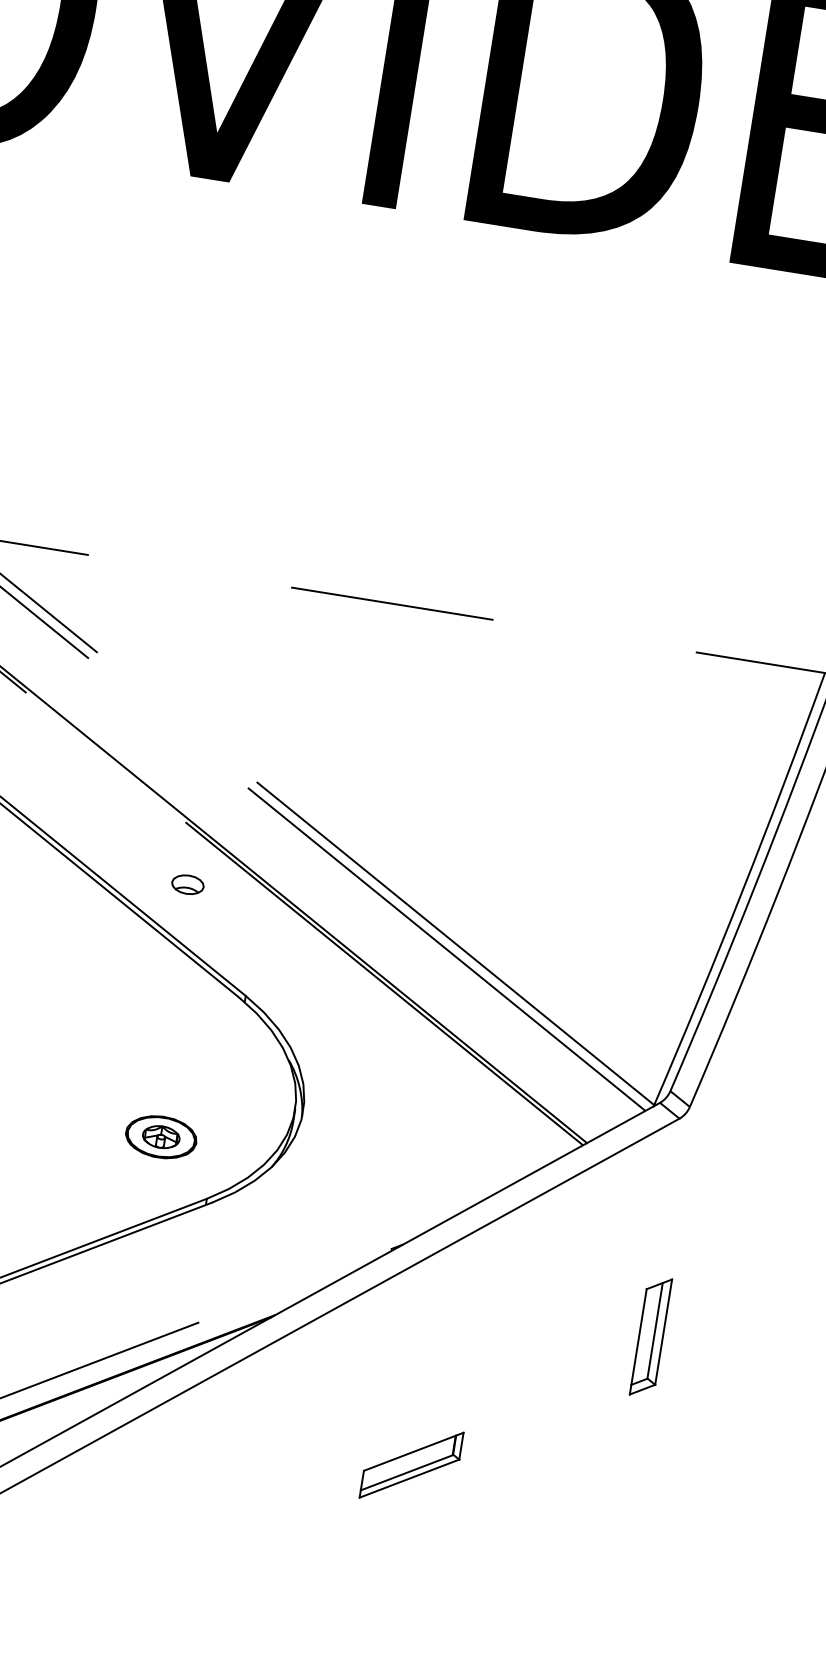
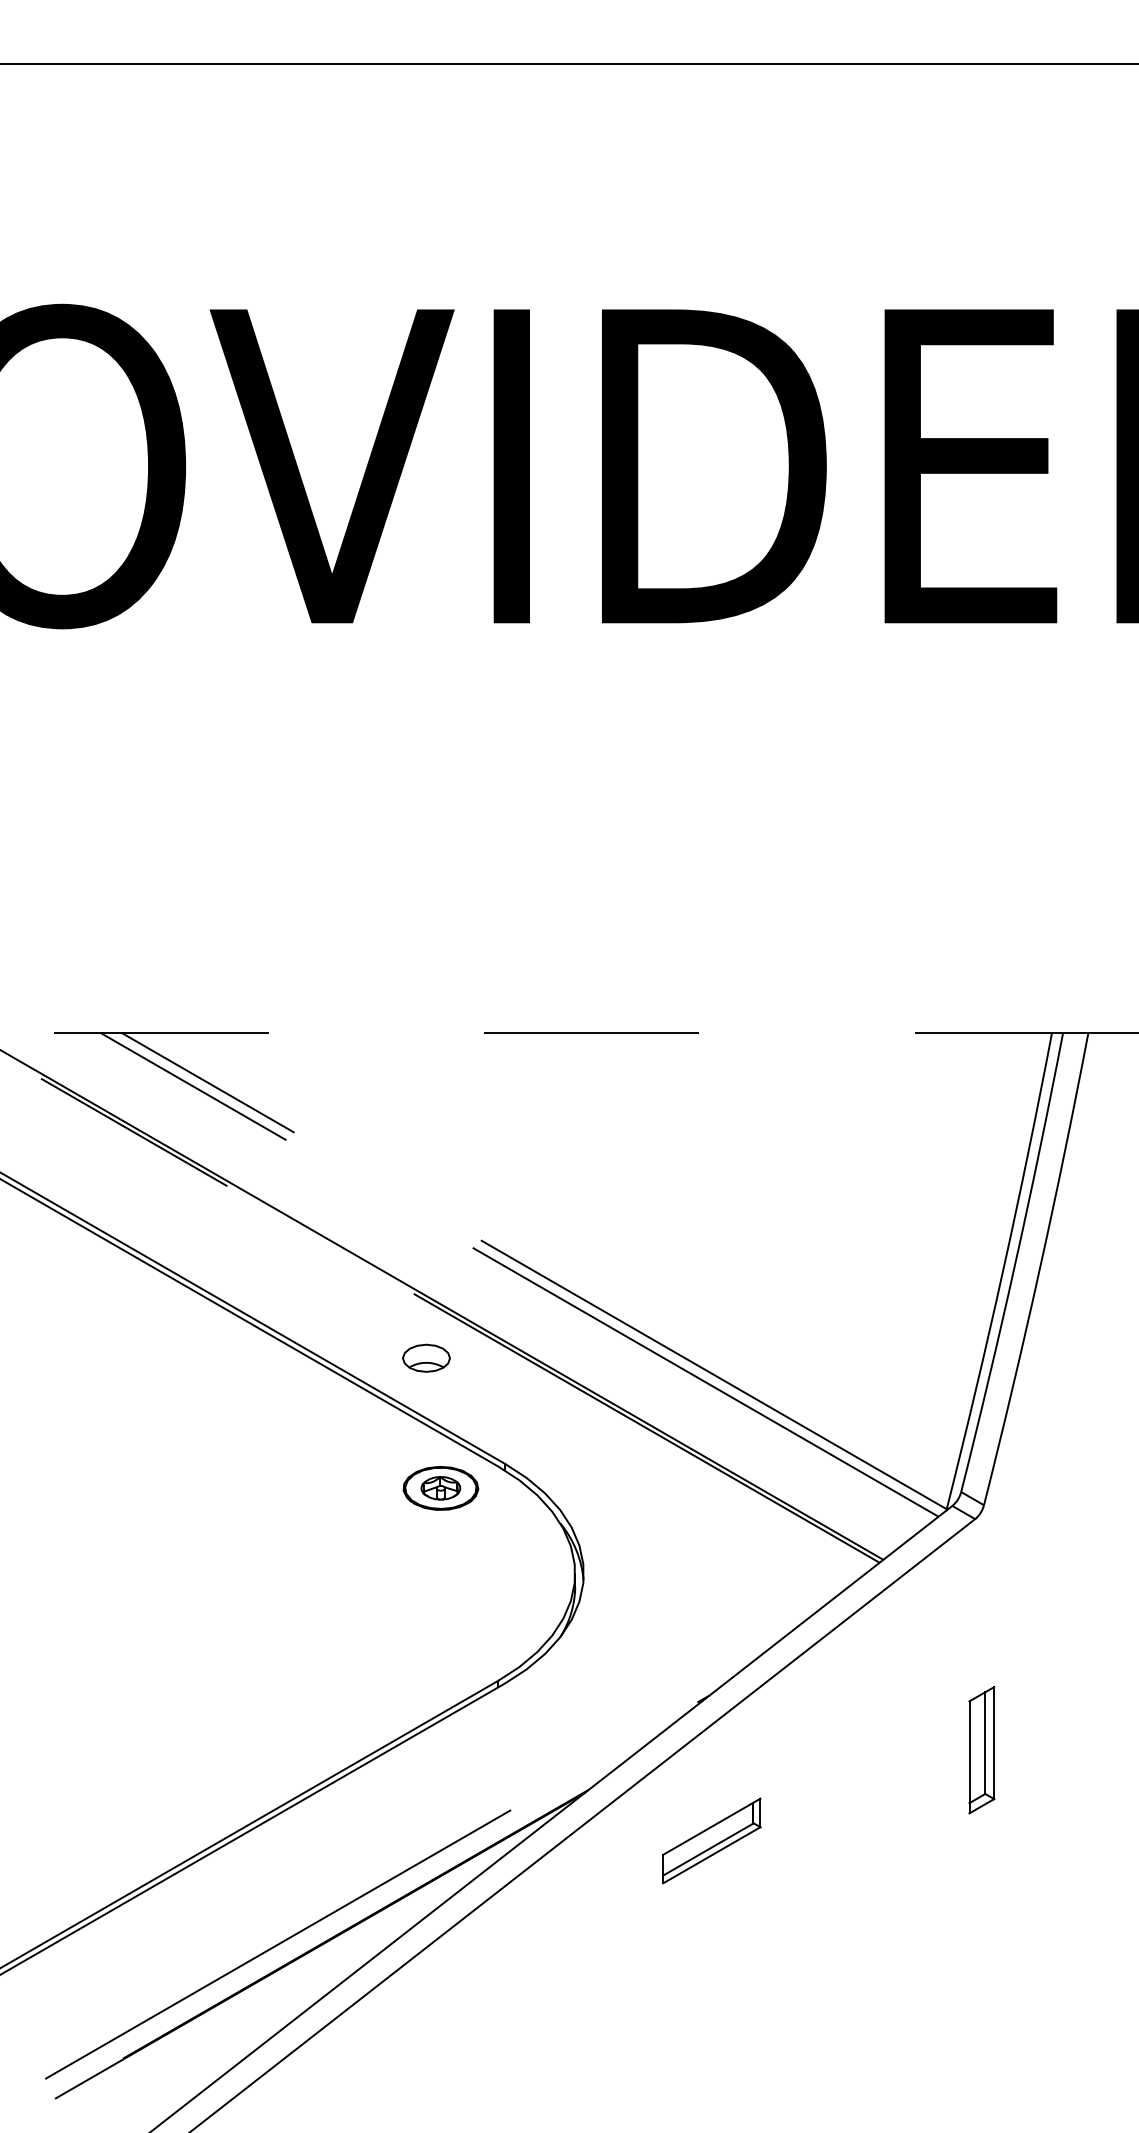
part: (187, 884) -> (426, 1357), size x1.4
part: (161, 1136) -> (440, 1487), moved
part: (411, 1464) -> (711, 1840), moved

